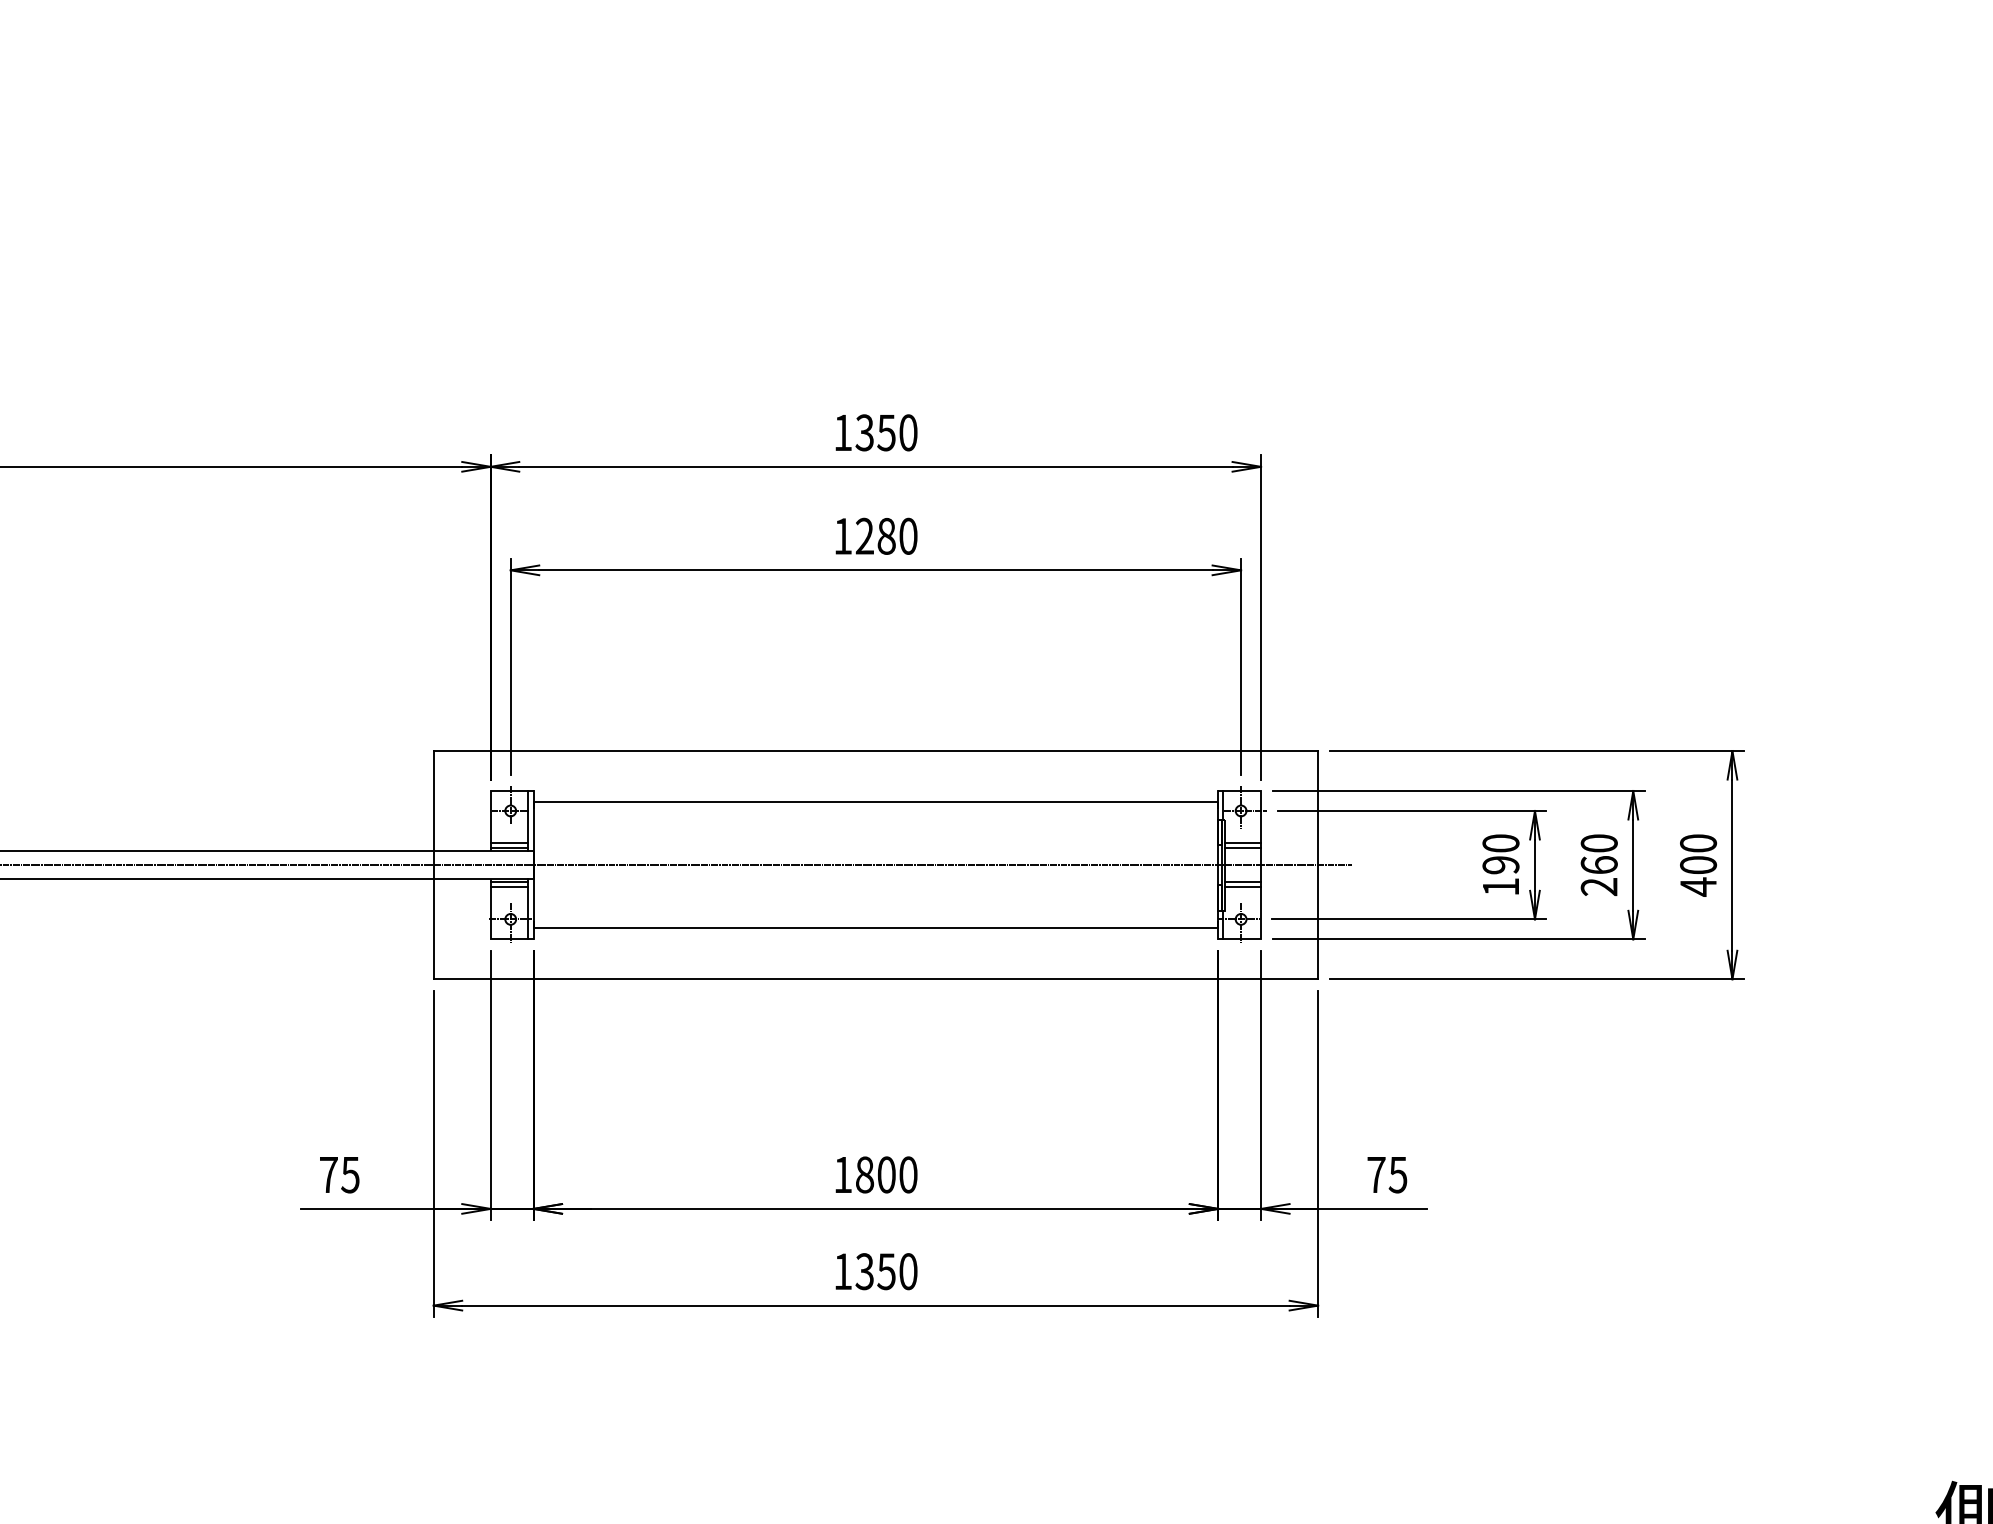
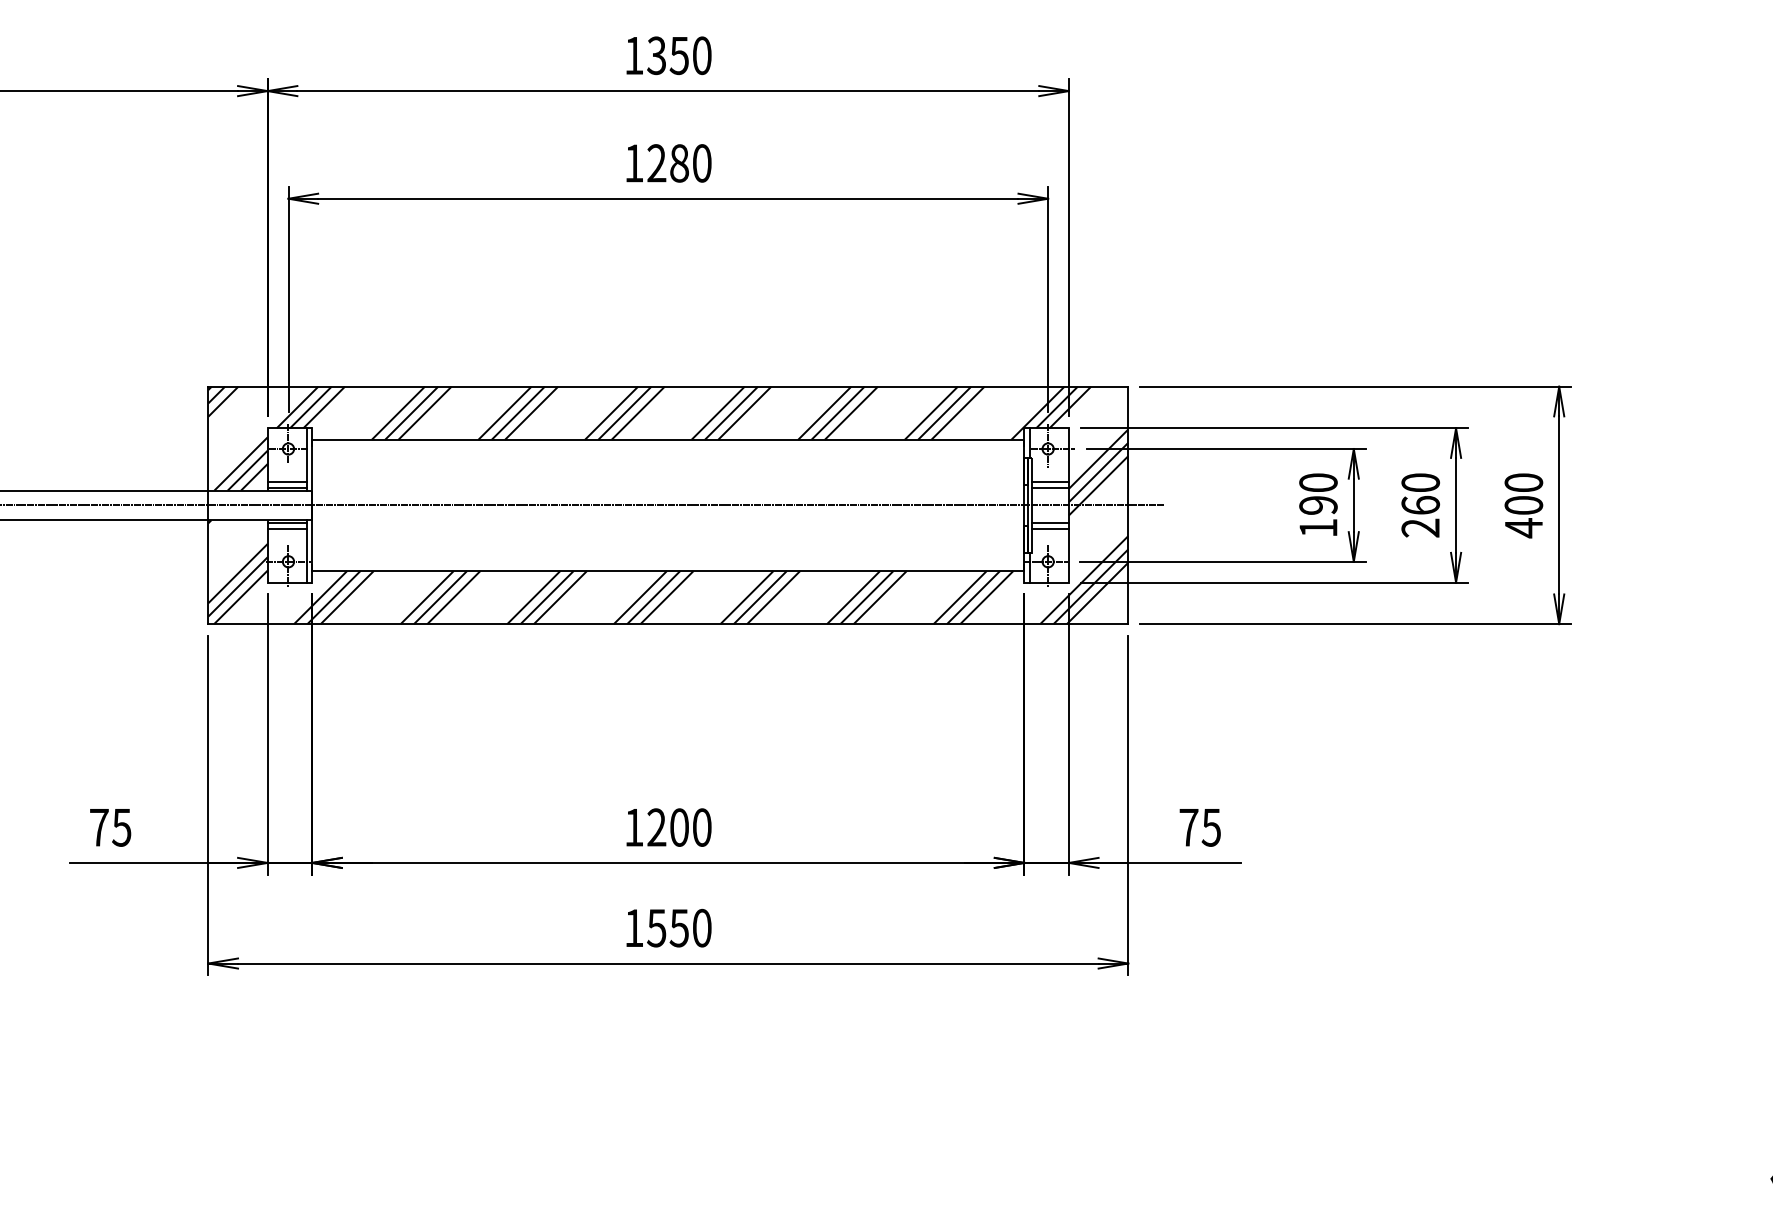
hatch: (875, 865) -> (667, 505), added
text: (864, 1174) -> (656, 827), 1800 -> 1200
text: (864, 1271) -> (656, 928), 1350 -> 1550

